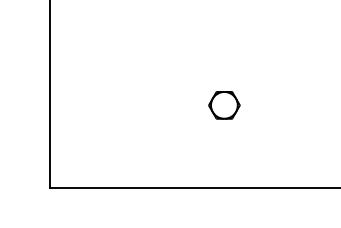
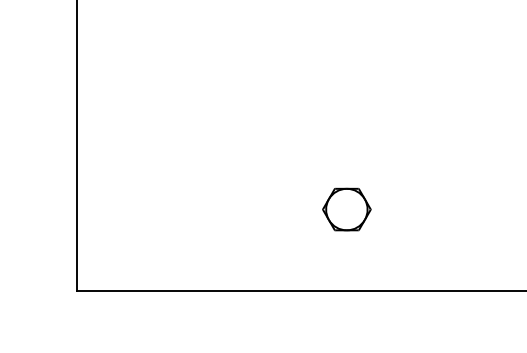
part: (224, 105) -> (347, 209), moved

